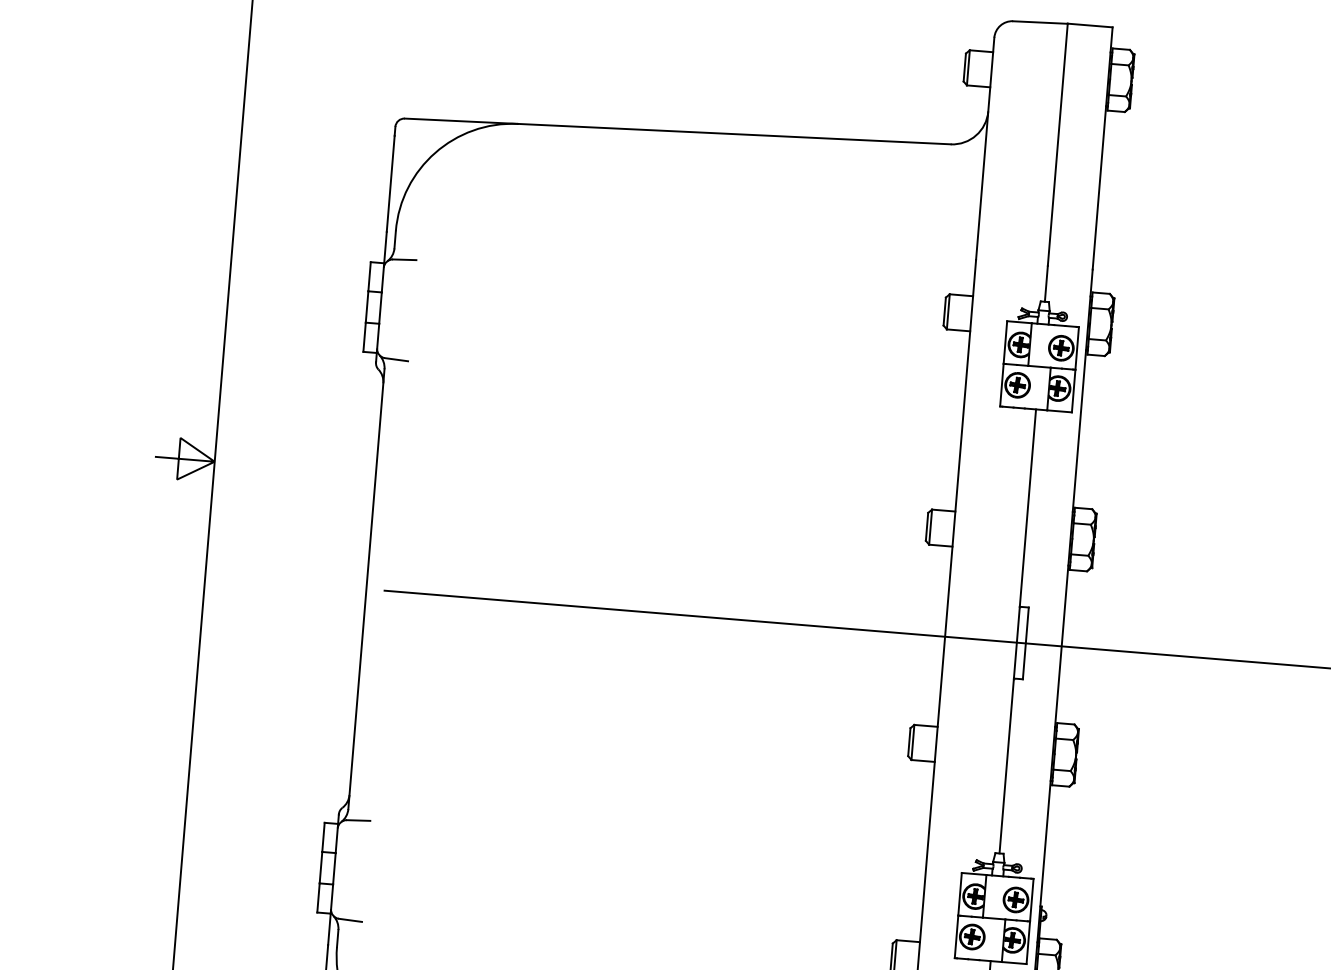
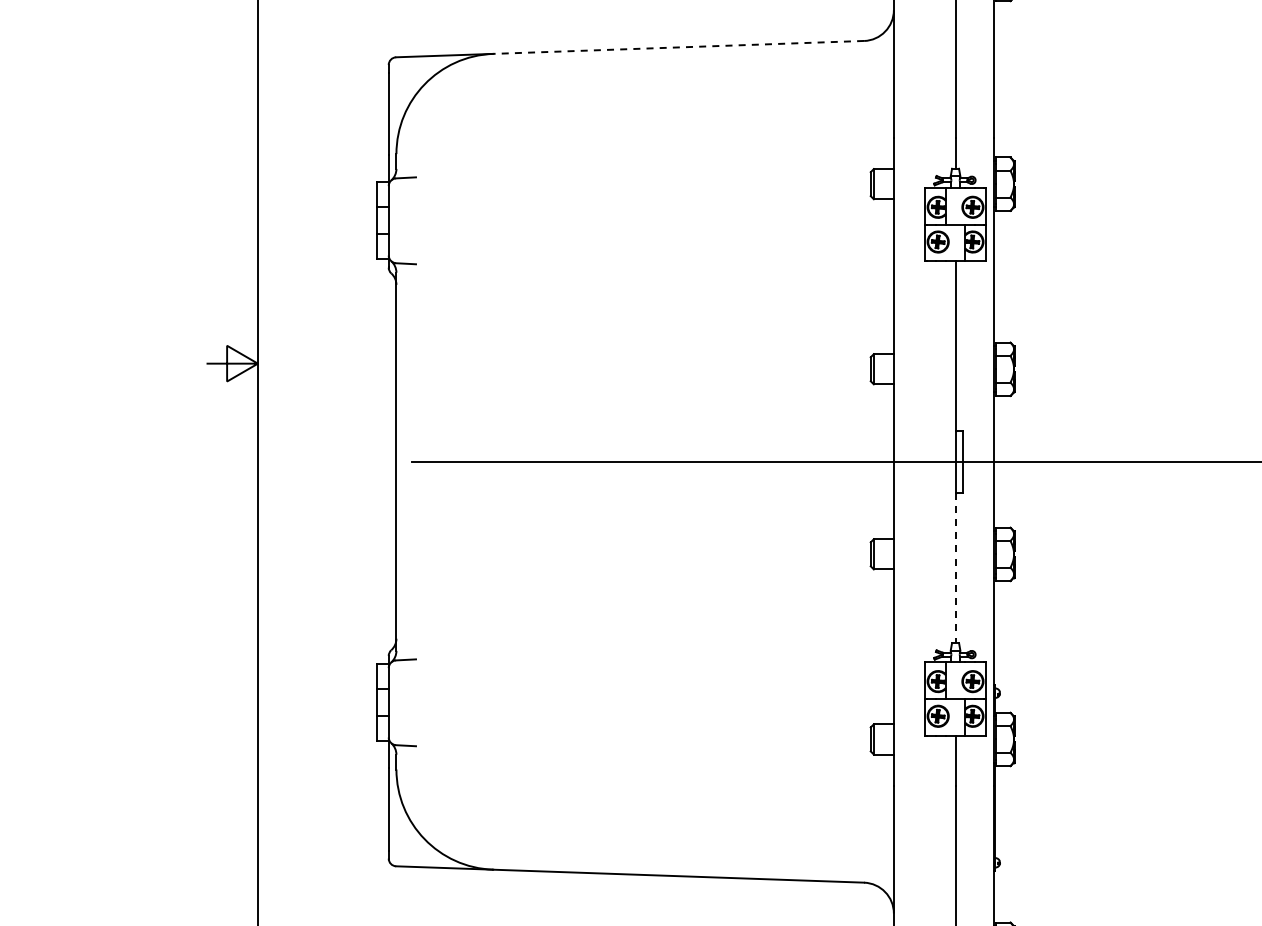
line: (734, 134) -> (678, 47), solid -> dashed
line: (1006, 766) -> (955, 568), solid -> dashed

